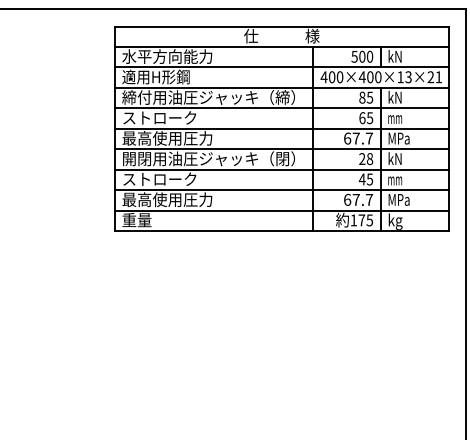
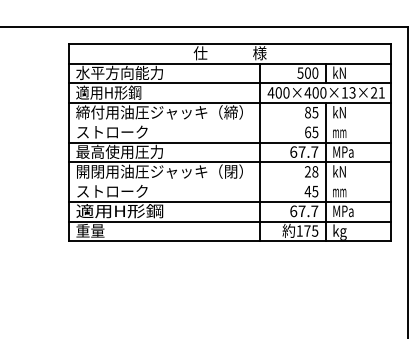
line: (281, 108) -> (229, 123), removed
line: (281, 169) -> (229, 181), removed
text: (167, 199) -> (119, 210), 最高使用圧力 -> 適用H形鋼

